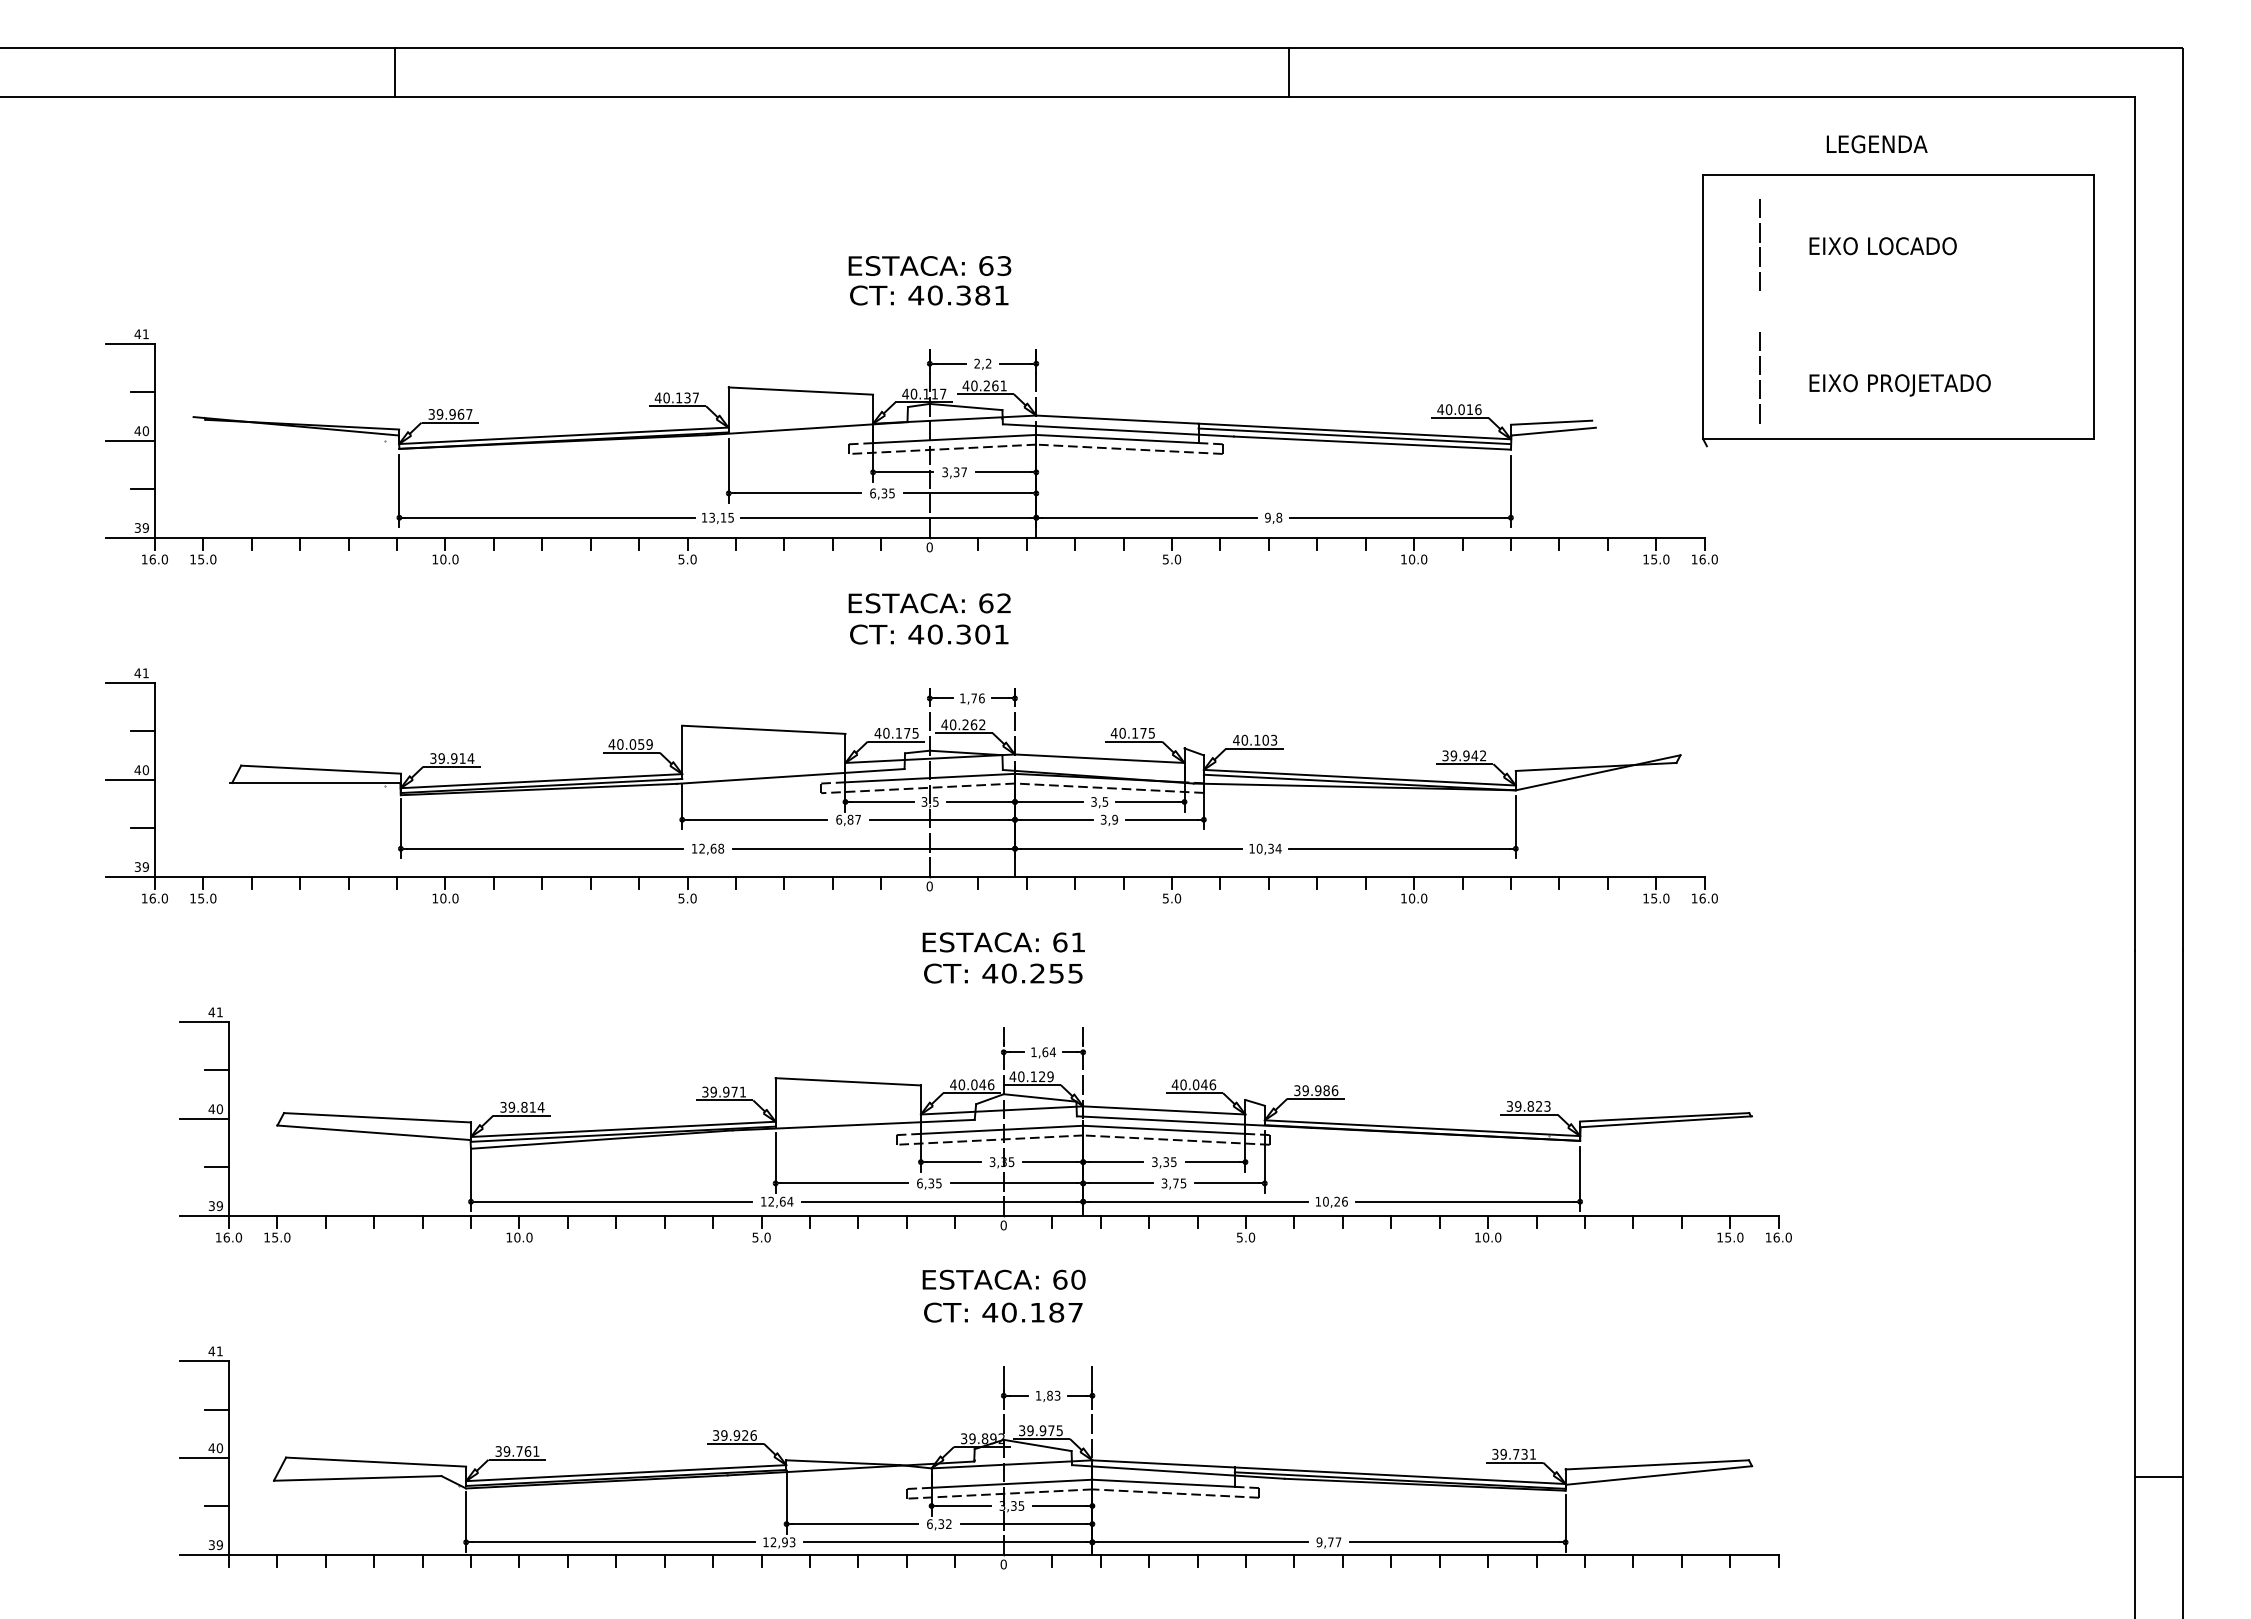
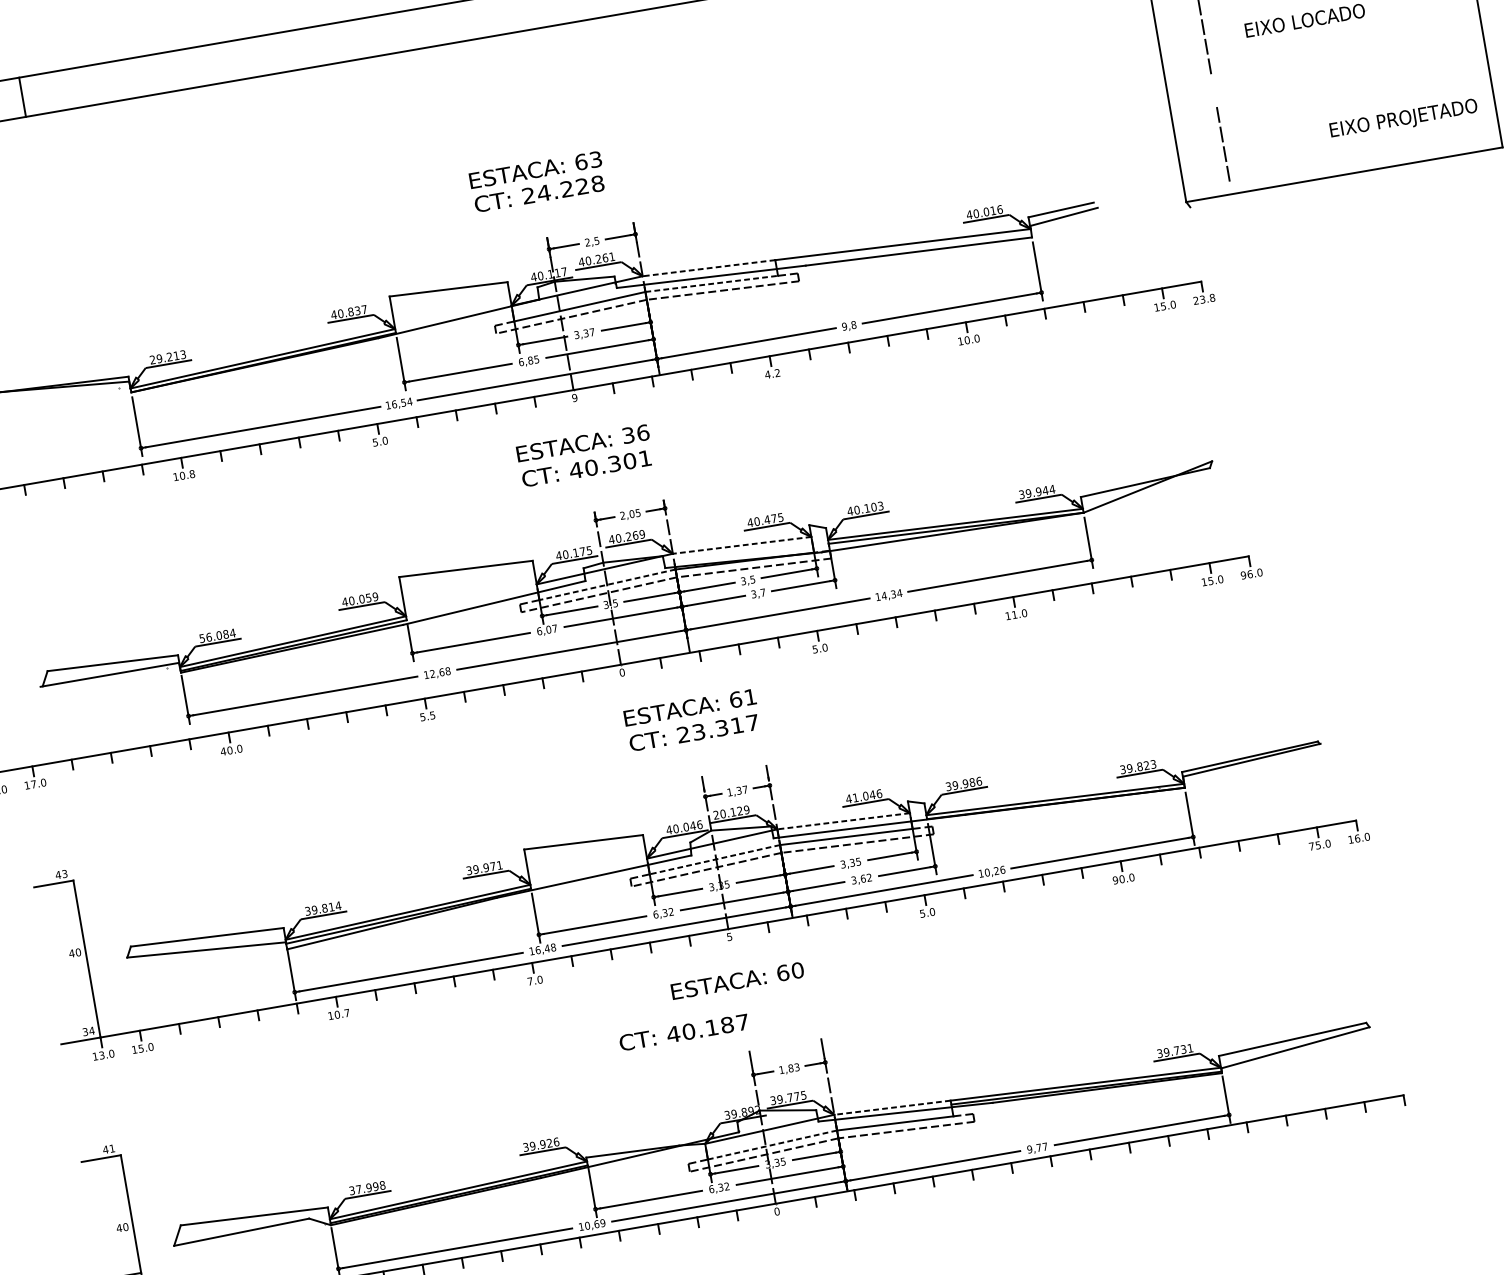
line: (395, 72) -> (22, 97), moved
text: (958, 295) -> (562, 189), 40.381 -> 24.228
text: (988, 363) -> (596, 240), 2,2 -> 2,5
text: (1899, 385) -> (1403, 119), moved
text: (679, 397) -> (351, 311), 40.137 -> 40.837
text: (450, 414) -> (168, 357), 39.967 -> 29.213
line: (1116, 419) -> (708, 268), solid -> dashed
line: (1354, 436) -> (903, 248), removed
line: (1117, 439) -> (711, 284), solid -> dashed
text: (884, 493) -> (530, 360), 6,35 -> 6,85
text: (721, 517) -> (401, 402), 13,15 -> 16,54
text: (929, 547) -> (574, 398), 0 -> 9
text: (455, 559) -> (192, 474), 10.0 -> 10.8
text: (1171, 559) -> (772, 373), 5.0 -> 4.2
text: (1704, 559) -> (1204, 299), 16.0 -> 23.8
text: (995, 603) -> (635, 434), 62 -> 36
text: (972, 698) -> (630, 514), 1,76 -> 2,05
text: (982, 724) -> (642, 534), 40.262 -> 40.269
text: (1134, 733) -> (766, 520), 40.175 -> 40.475
text: (1482, 755) -> (1051, 489), 39.942 -> 39.944
text: (447, 758) -> (213, 636), 39.914 -> 56.084
line: (1099, 758) -> (741, 545), solid -> dashed
line: (930, 778) -> (607, 585), solid -> dashed
text: (850, 819) -> (548, 629), 6,87 -> 6,07
text: (1115, 819) -> (763, 592), 3,9 -> 3,7
text: (1259, 848) -> (884, 595), 10,34 -> 14,34
text: (201, 898) -> (34, 784), 15.0 -> 17.0
text: (435, 898) -> (223, 751), 10.0 -> 40.0
text: (693, 898) -> (432, 715), 5.0 -> 5.5
text: (1412, 898) -> (1015, 614), 10.0 -> 11.0
text: (1694, 898) -> (1243, 575), 16.0 -> 96.0
text: (1032, 973) -> (717, 728), 40.255 -> 23.317
text: (219, 1012) -> (64, 874), 41 -> 43
text: (1049, 1052) -> (742, 790), 1,64 -> 1,37
line: (216, 1070) -> (70, 921), removed
text: (1012, 1076) -> (715, 815), 40.129 -> 20.129
text: (1183, 1084) -> (855, 797), 40.046 -> 41.046
line: (1163, 1110) -> (843, 821), solid -> dashed
line: (204, 1118) -> (67, 962), removed
line: (1001, 1129) -> (714, 859), solid -> dashed
line: (216, 1167) -> (83, 1000), removed
text: (938, 1183) -> (670, 912), 6,35 -> 6,32
text: (1179, 1183) -> (866, 878), 3,75 -> 3,62
text: (780, 1201) -> (545, 948), 12,64 -> 16,48
text: (219, 1206) -> (91, 1031), 39 -> 34
text: (1003, 1225) -> (729, 936), 0 -> 5
text: (226, 1237) -> (101, 1055), 16.0 -> 13.0
text: (529, 1237) -> (347, 1013), 10.0 -> 10.7
text: (755, 1237) -> (530, 981), 5.0 -> 7.0
text: (1477, 1237) -> (1115, 880), 10.0 -> 90.0
text: (1719, 1237) -> (1311, 846), 15.0 -> 75.0
text: (1003, 1312) -> (684, 1032), moved
line: (216, 1409) -> (117, 1196), removed
text: (1042, 1430) -> (789, 1097), 39.975 -> 39.775
text: (521, 1451) -> (370, 1187), 39.761 -> 37.998
line: (204, 1457) -> (114, 1236), removed
line: (1163, 1463) -> (892, 1107), solid -> dashed
line: (1012, 1483) -> (772, 1144), solid -> dashed
text: (782, 1542) -> (594, 1224), 12,93 -> 10,69

